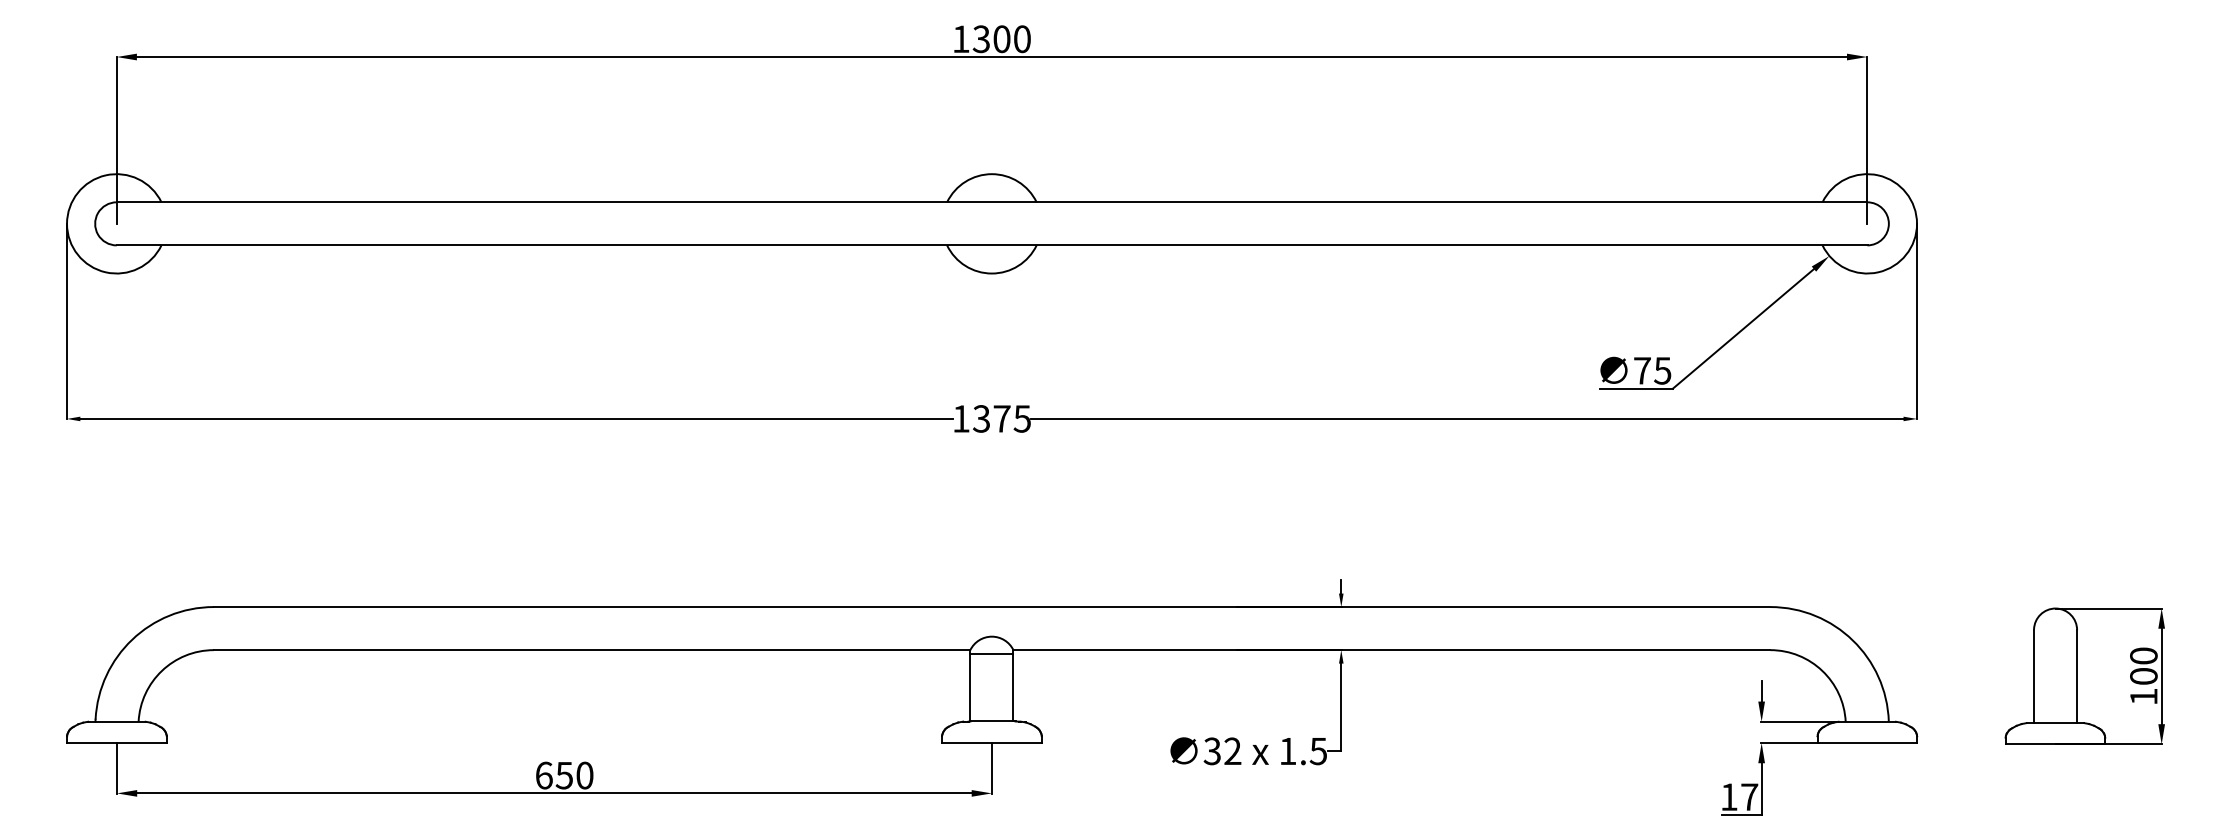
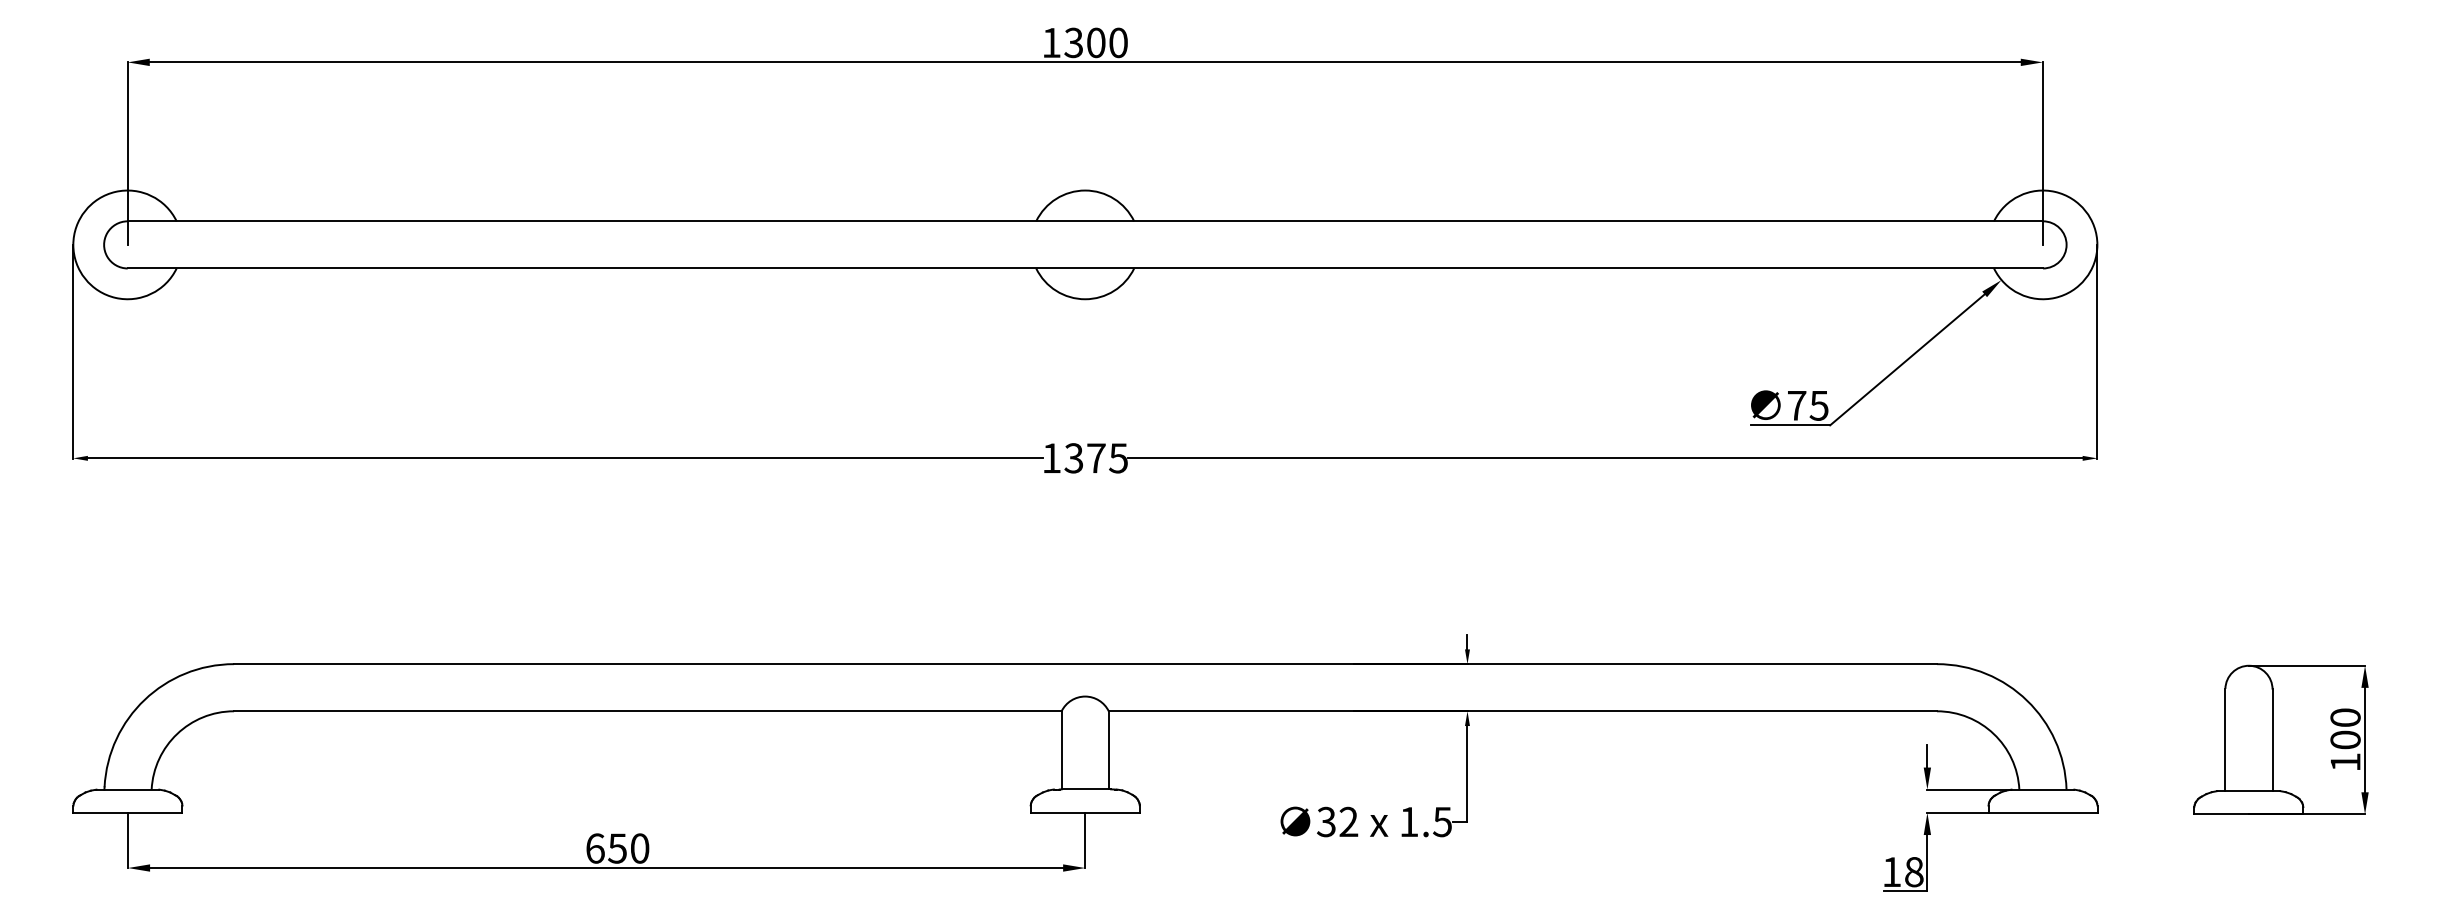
line: (991, 653) -> (1084, 715), removed
text: (1749, 797) -> (1914, 872), 17 -> 18

